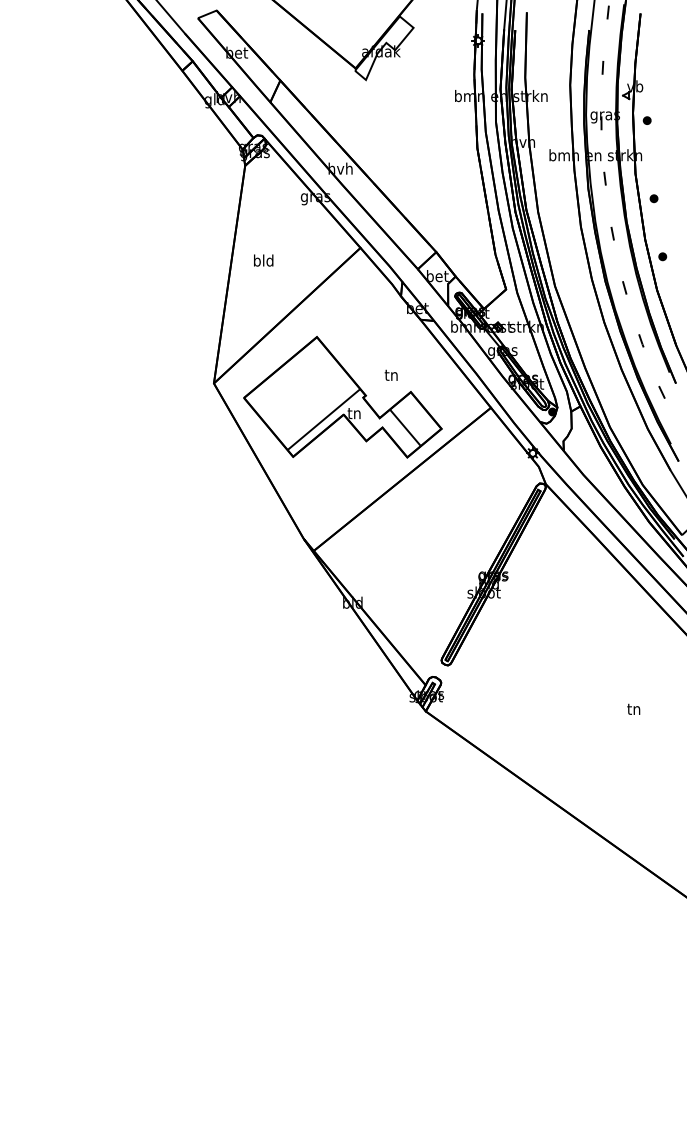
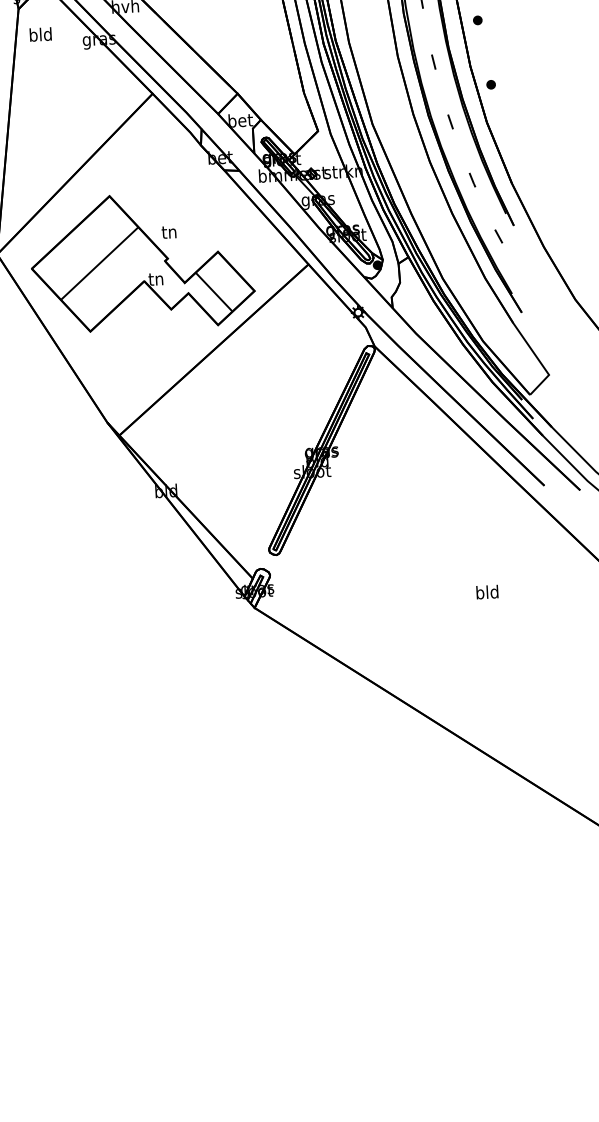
text: (263, 260) -> (40, 34), moved
text: (390, 374) -> (168, 231), moved
line: (323, 419) -> (99, 263), moved
text: (633, 709) -> (486, 592), tn -> bld

